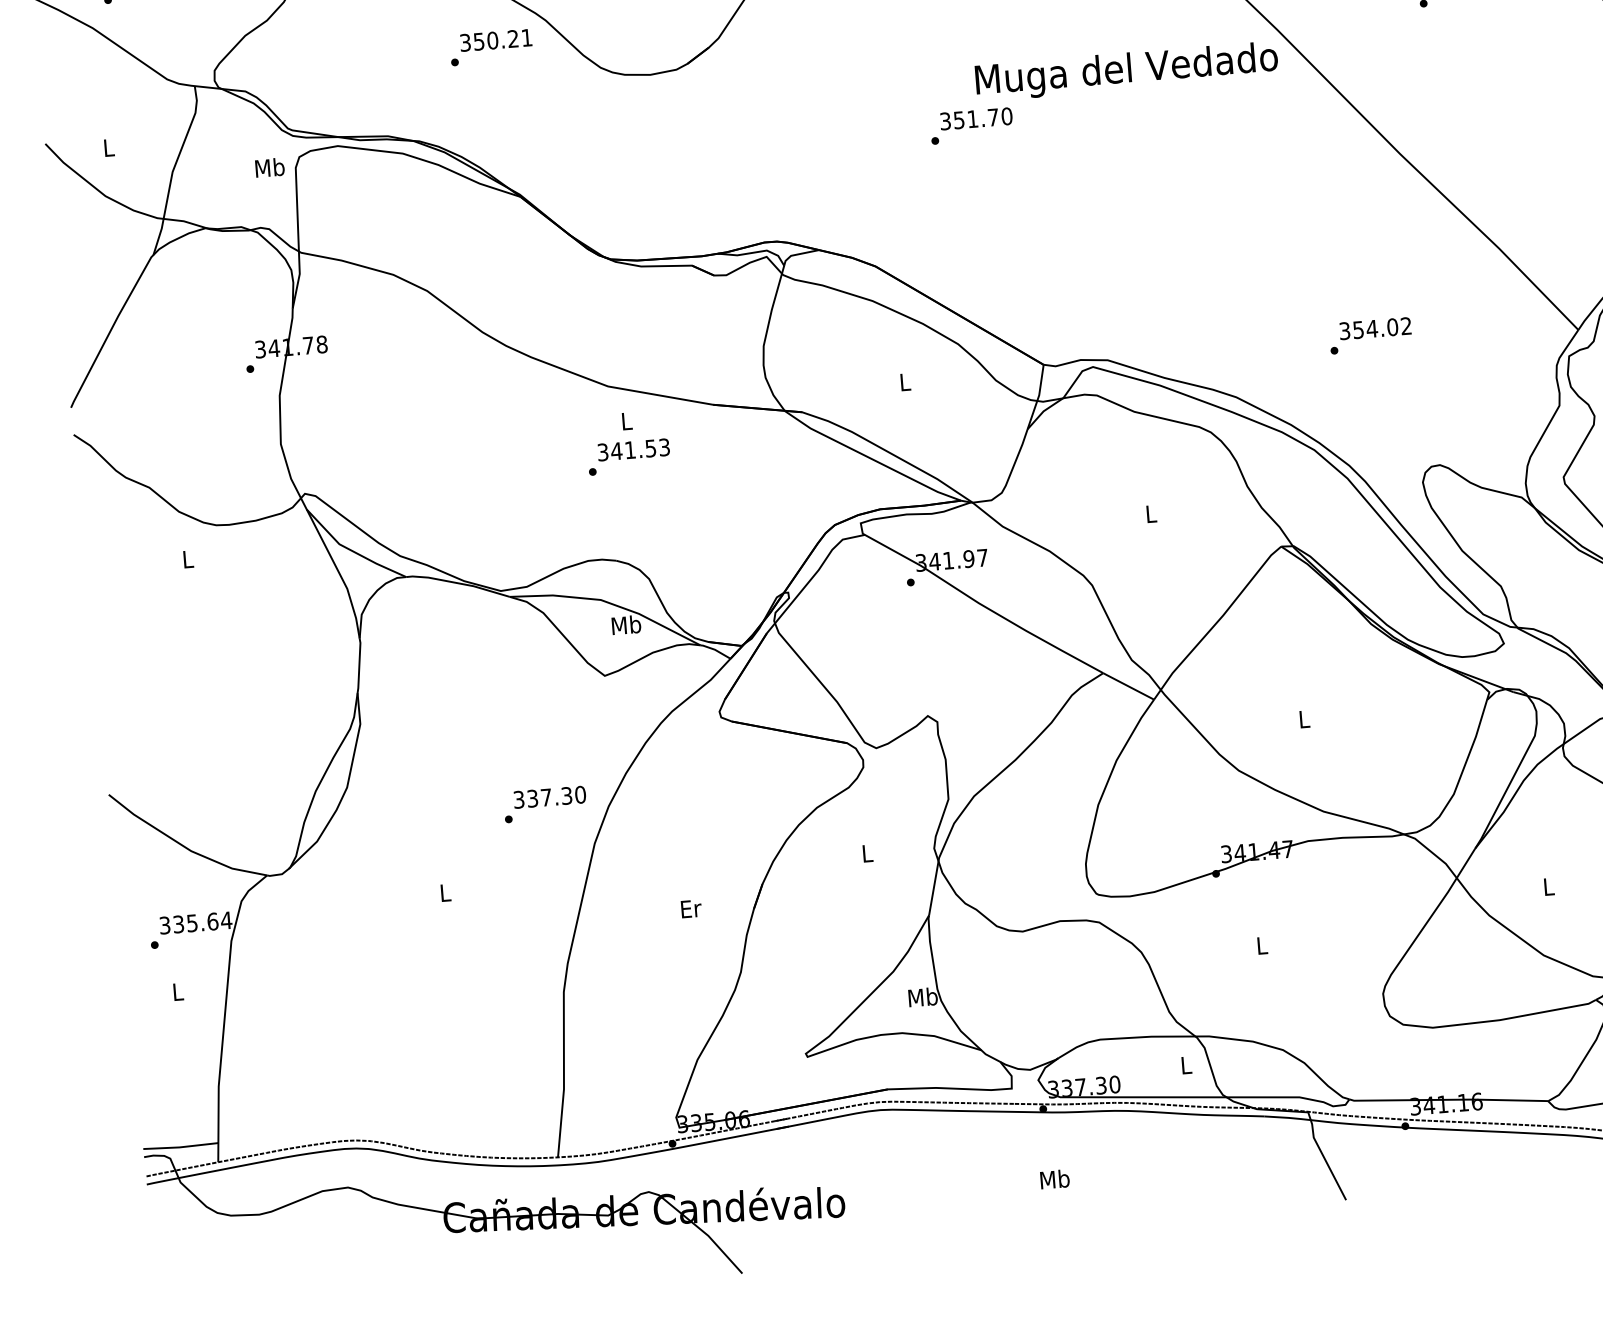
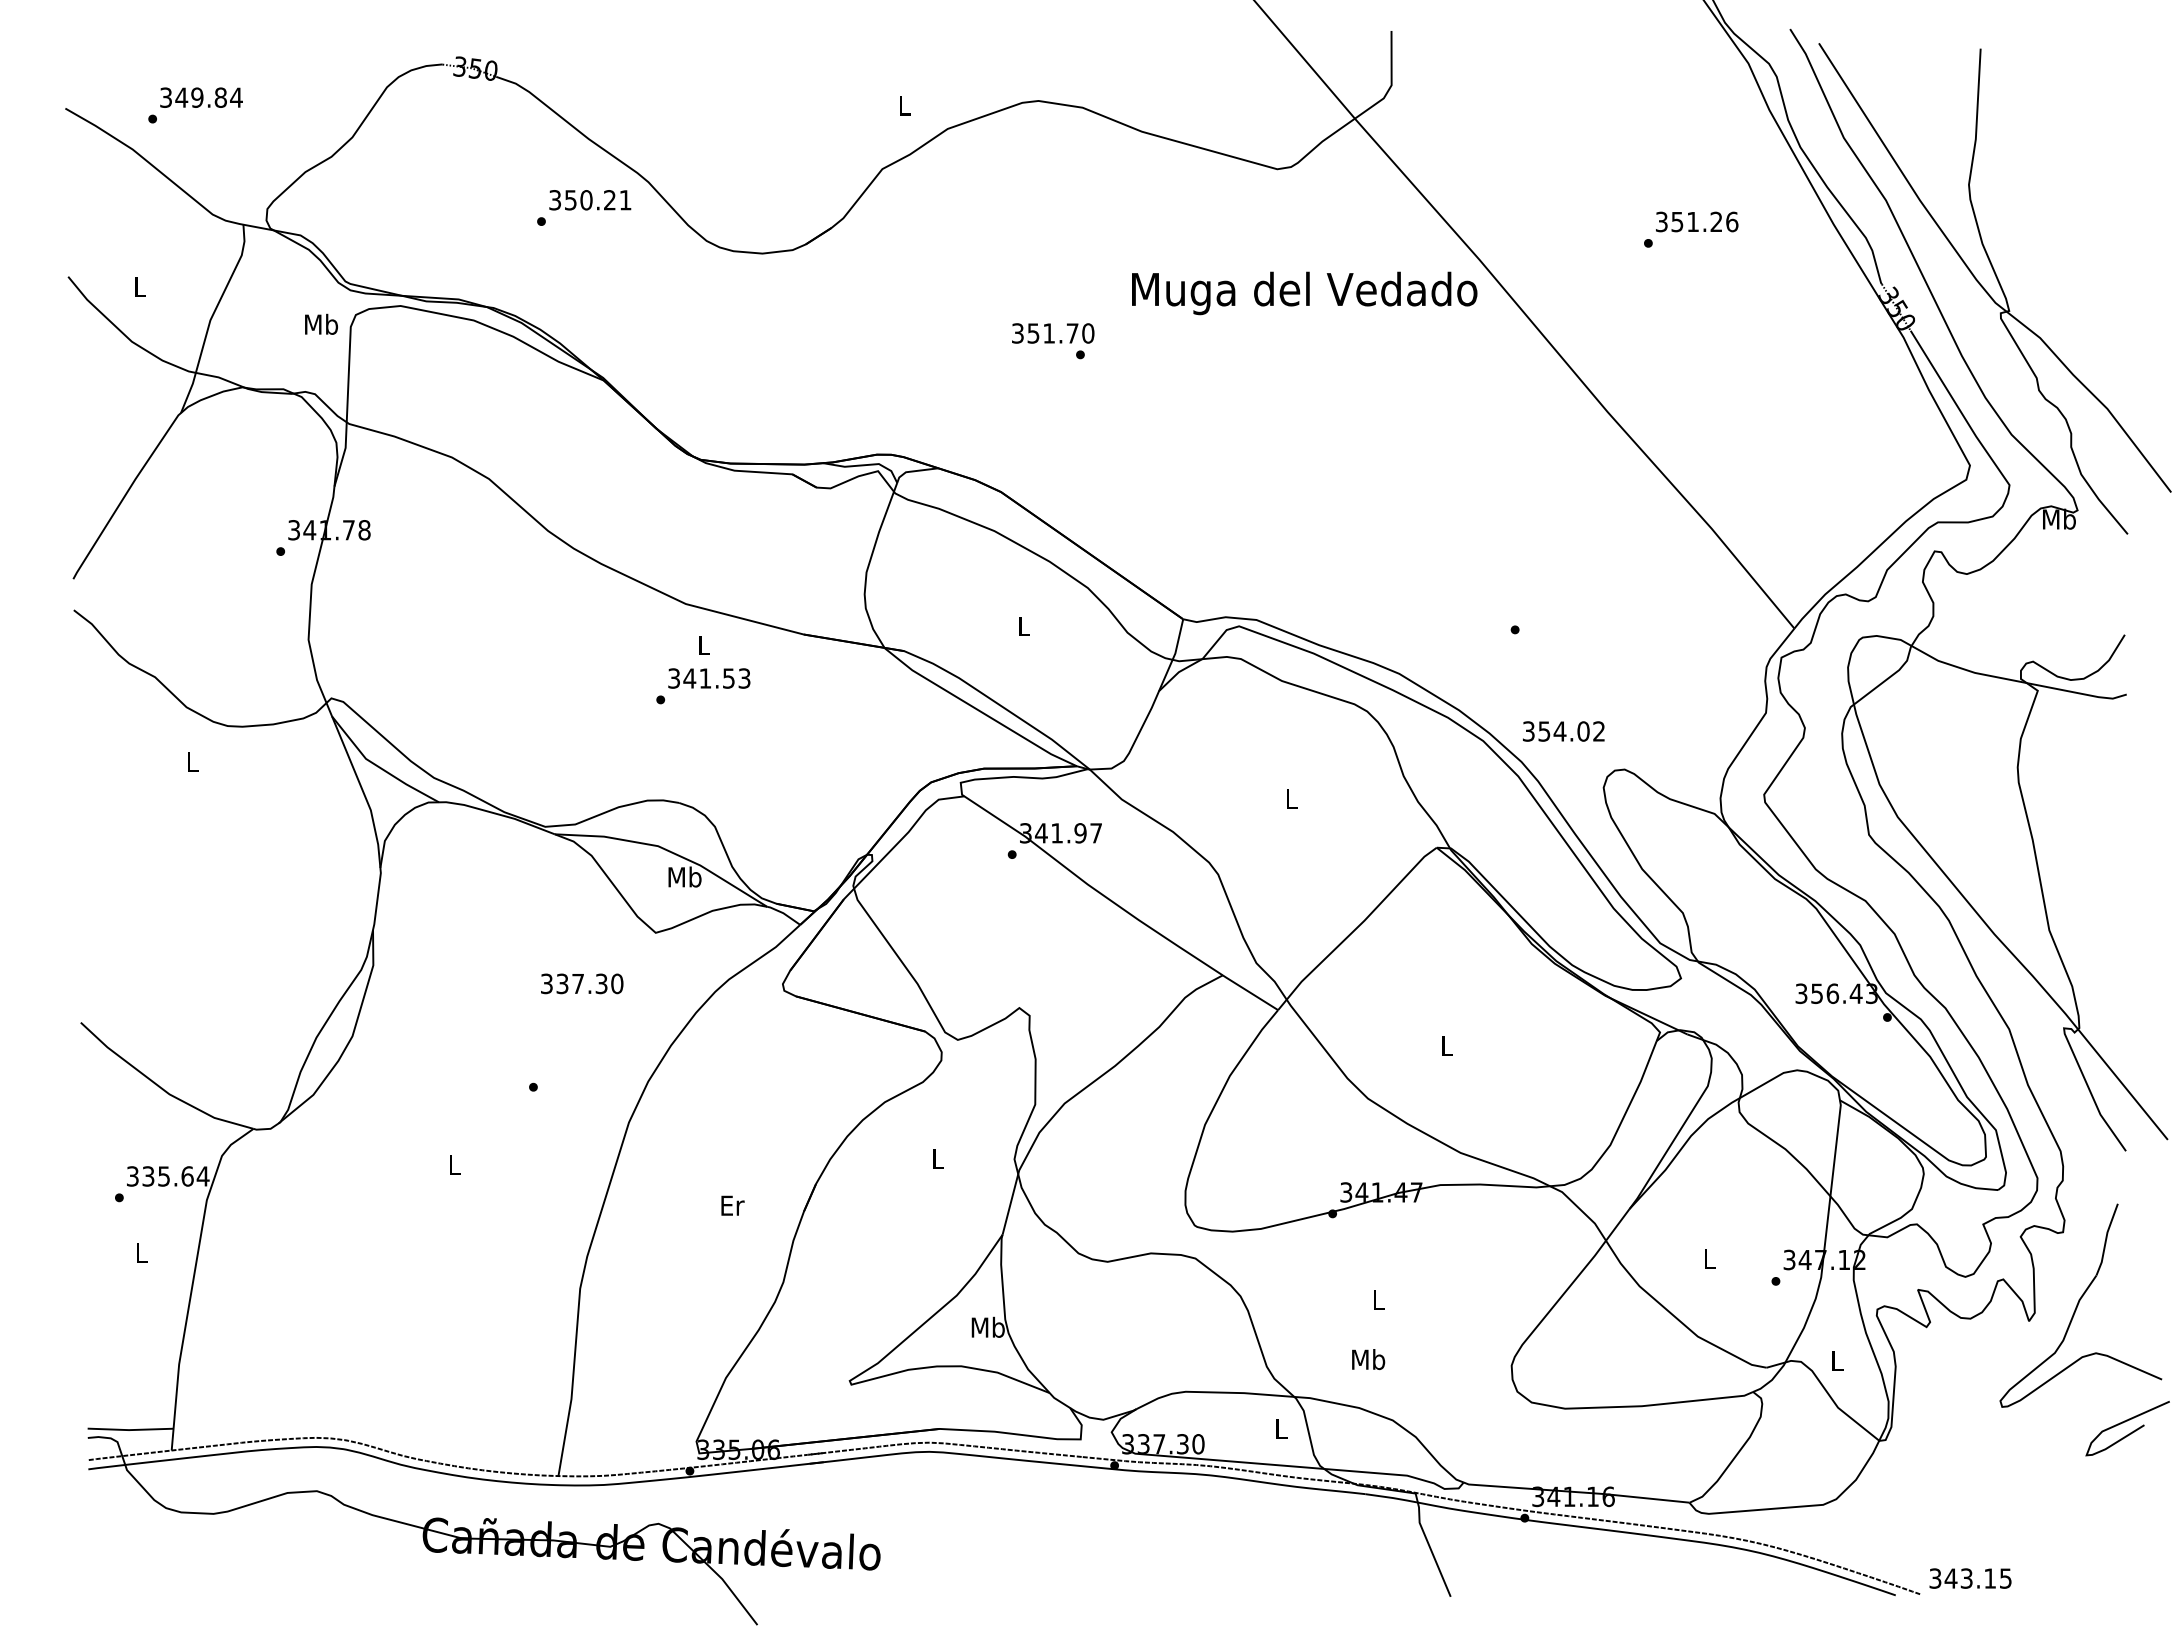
text: (976, 118) -> (1053, 333), moved
text: (1375, 328) -> (1563, 731), moved
text: (550, 796) -> (582, 983), moved
text: (1054, 1179) -> (1368, 1359), moved

